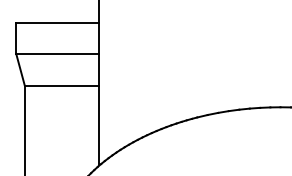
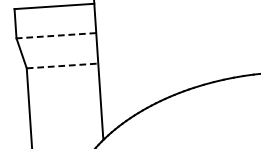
line: (57, 53) -> (56, 35), solid -> dashed
line: (62, 85) -> (62, 65), solid -> dashed

